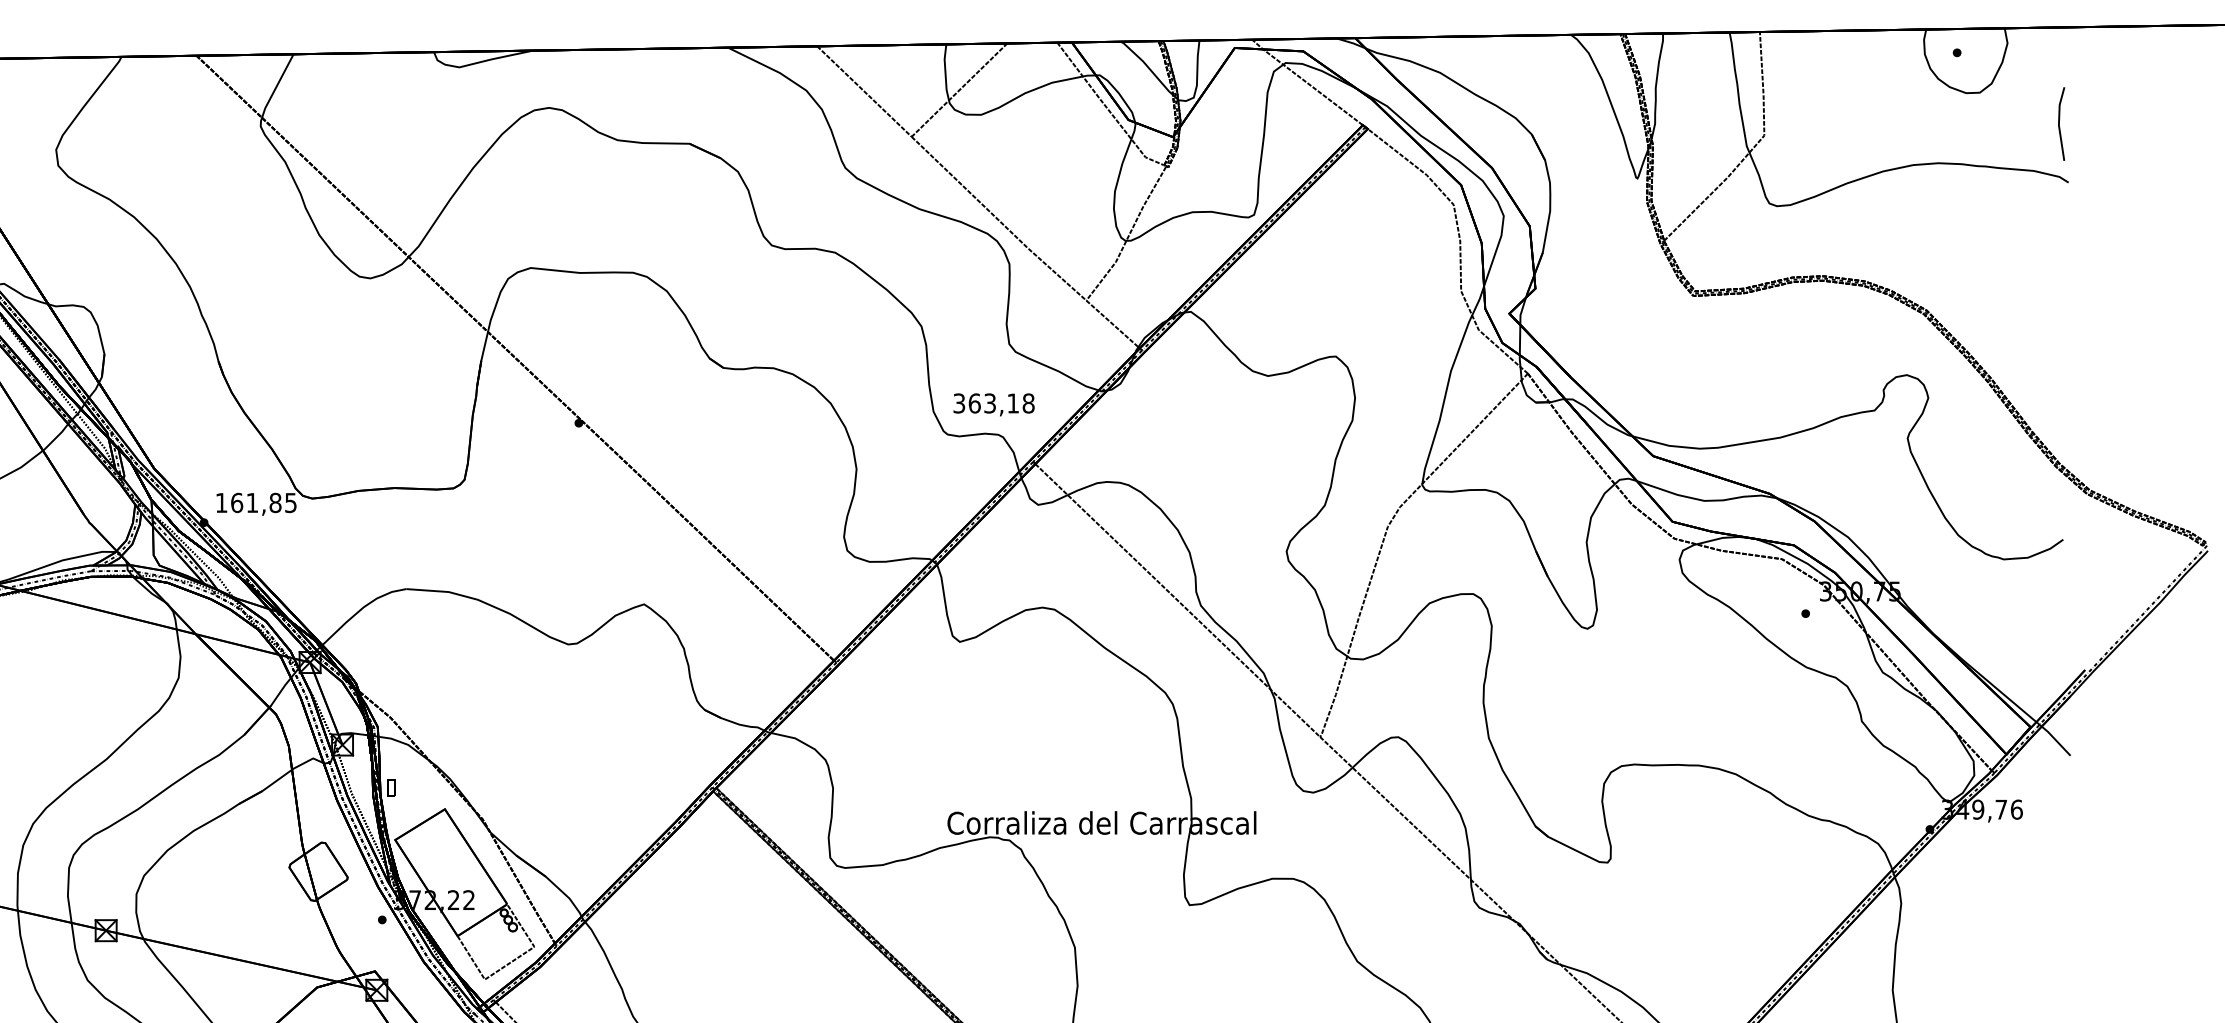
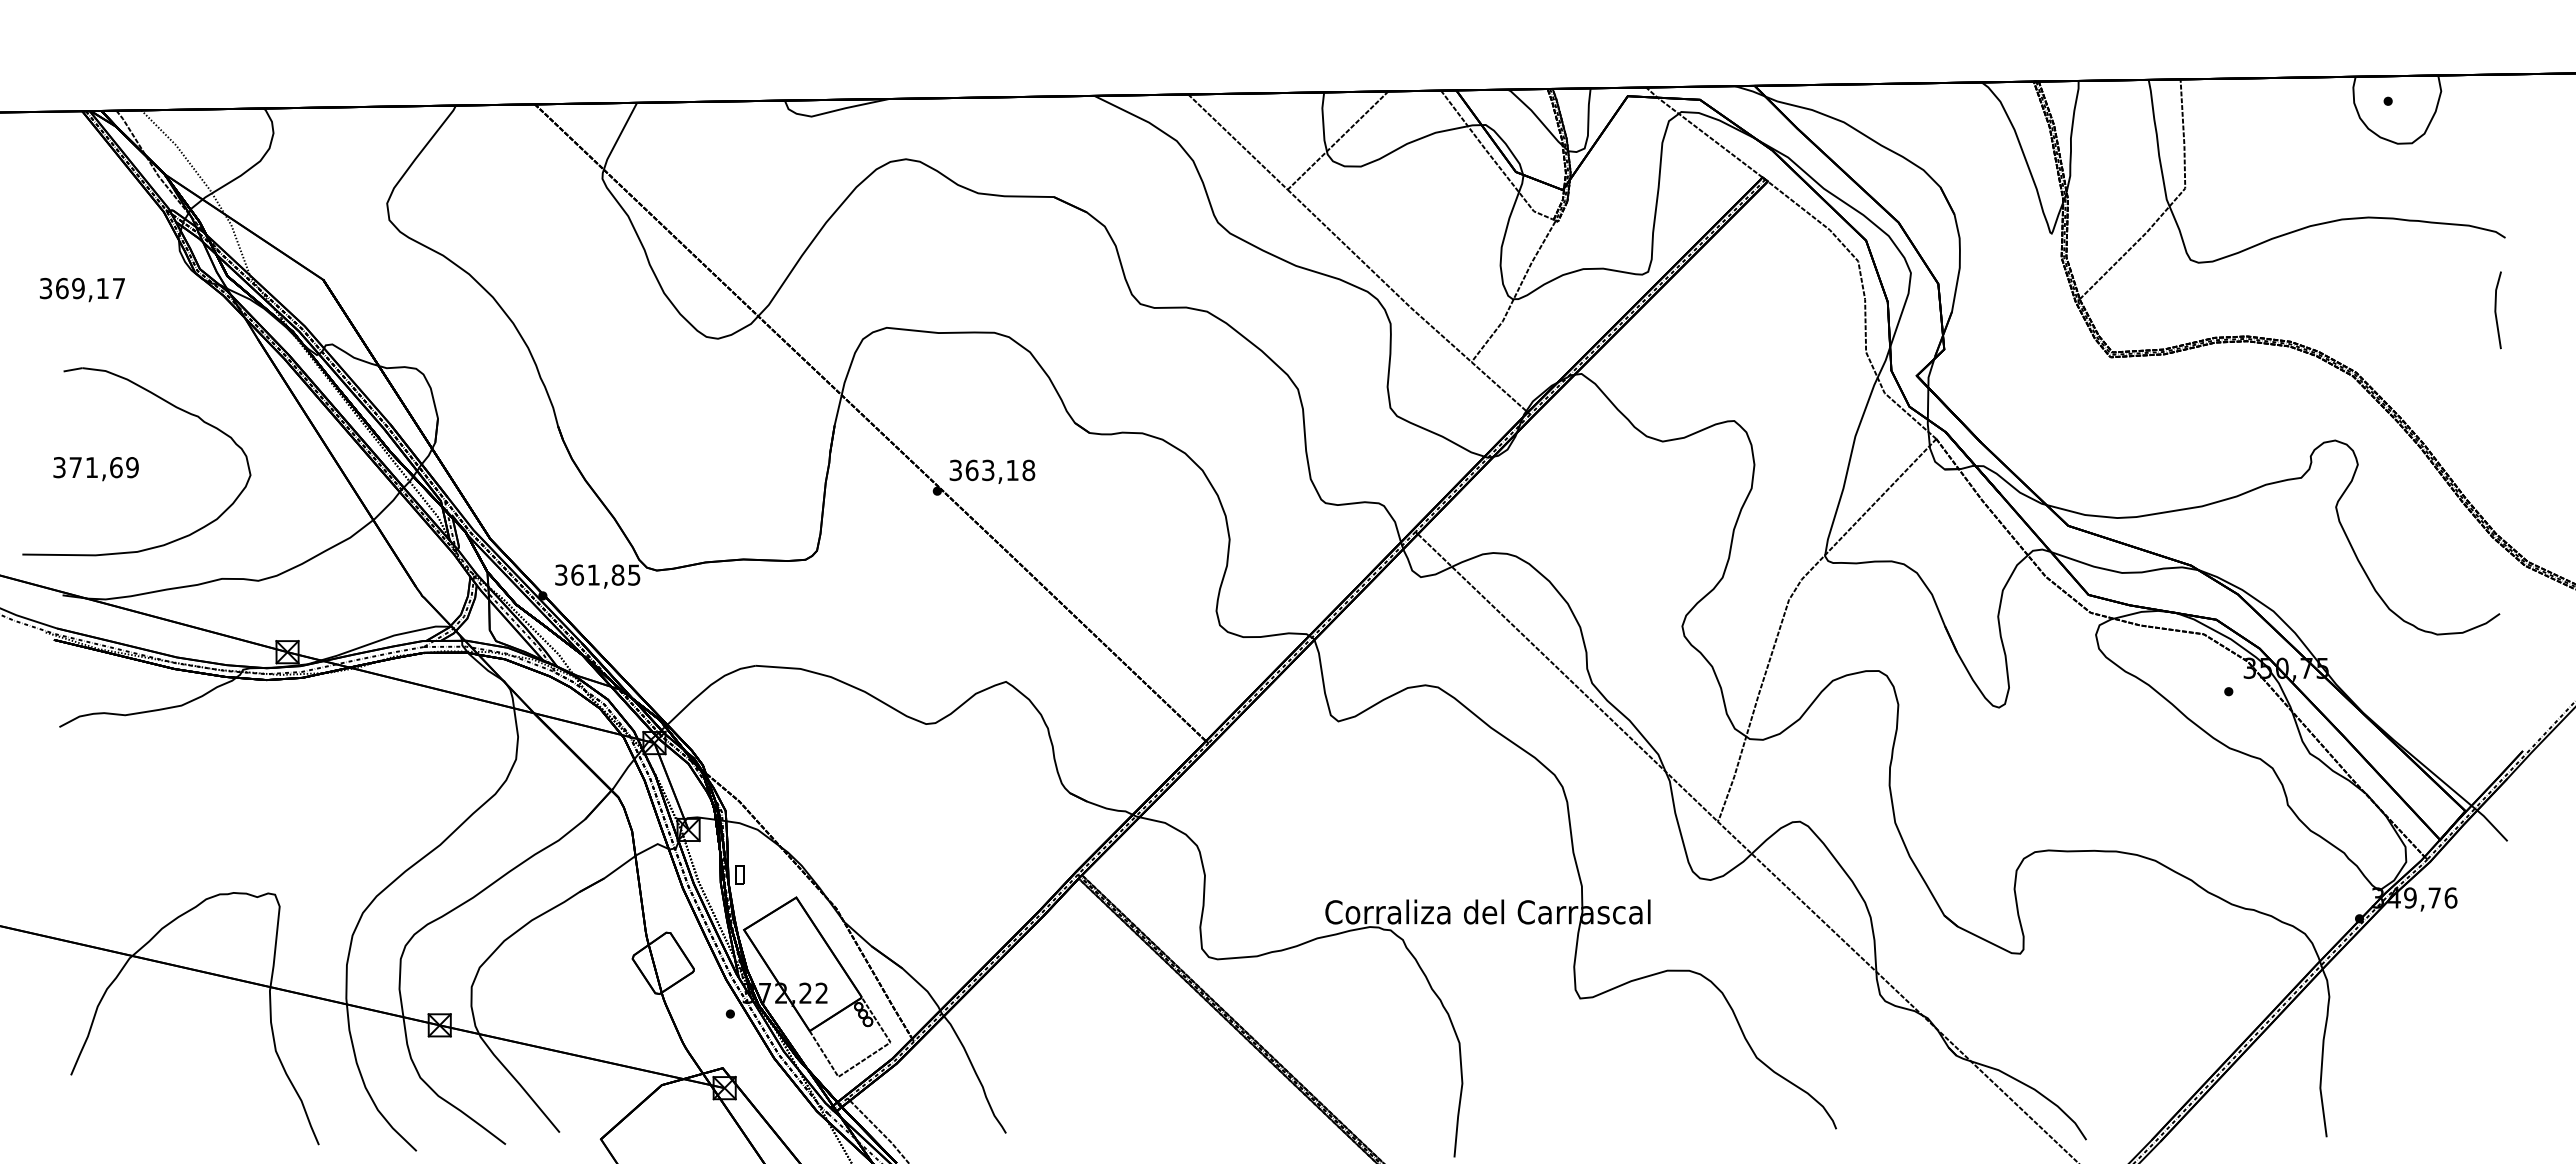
line: (2060, 124) -> (2496, 310), moved
text: (994, 404) -> (992, 471), moved
text: (221, 502) -> (561, 574), 161,85 -> 361,85

